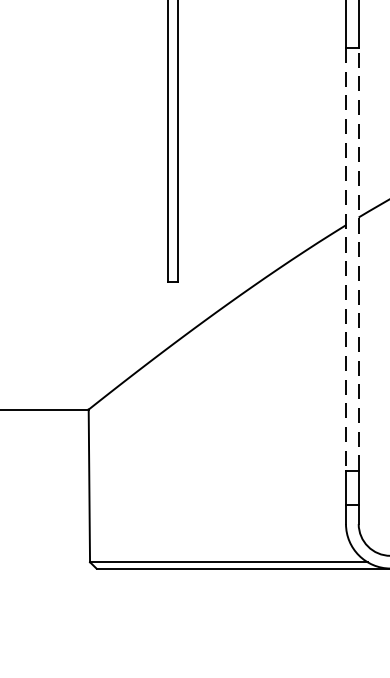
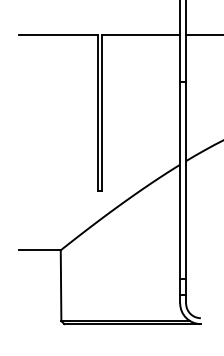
line: (346, 259) -> (180, 180), dashed -> solid
line: (359, 259) -> (186, 180), dashed -> solid

